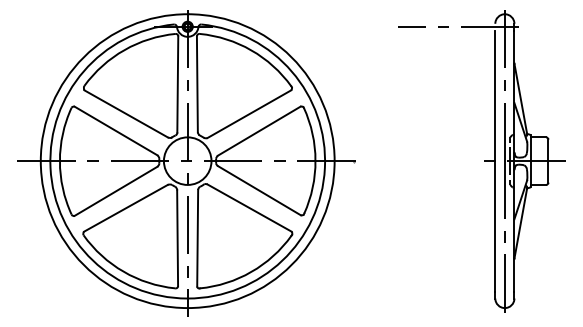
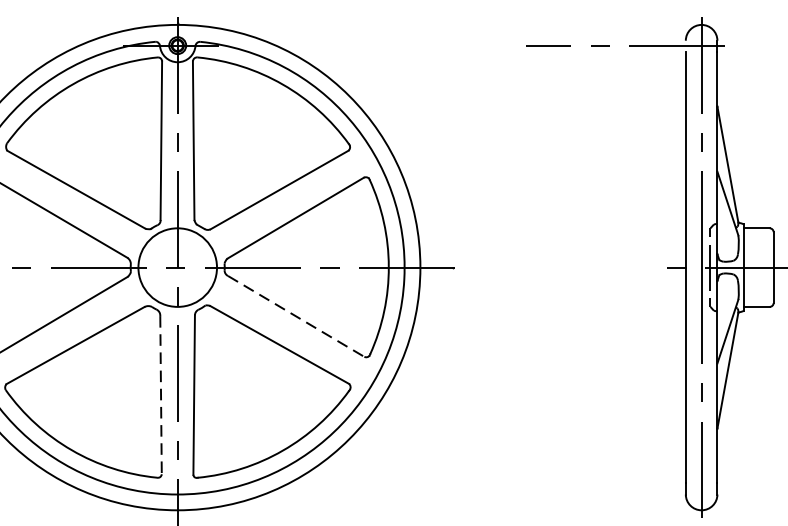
line: (259, 190) -> (296, 316), solid -> dashed
line: (177, 238) -> (160, 395), solid -> dashed

